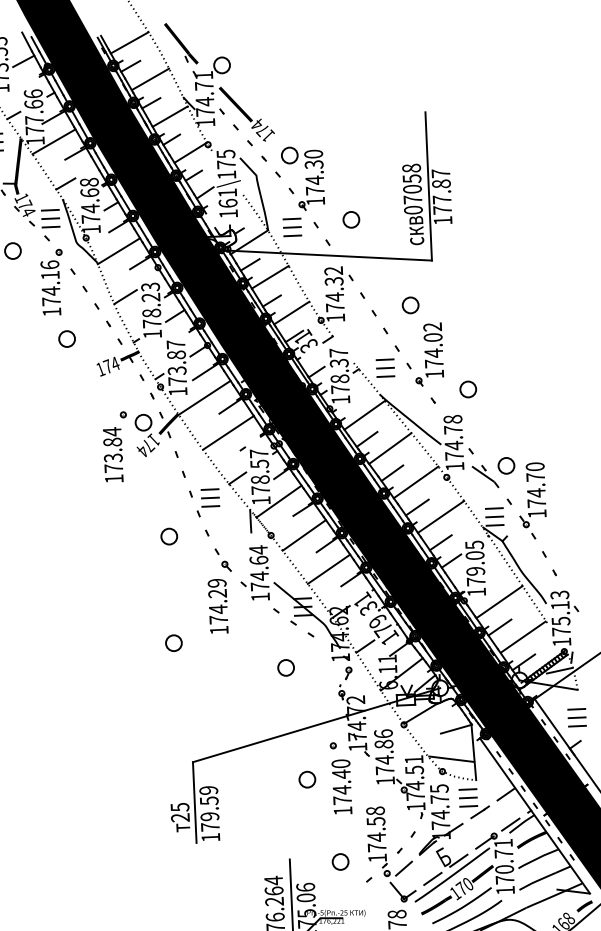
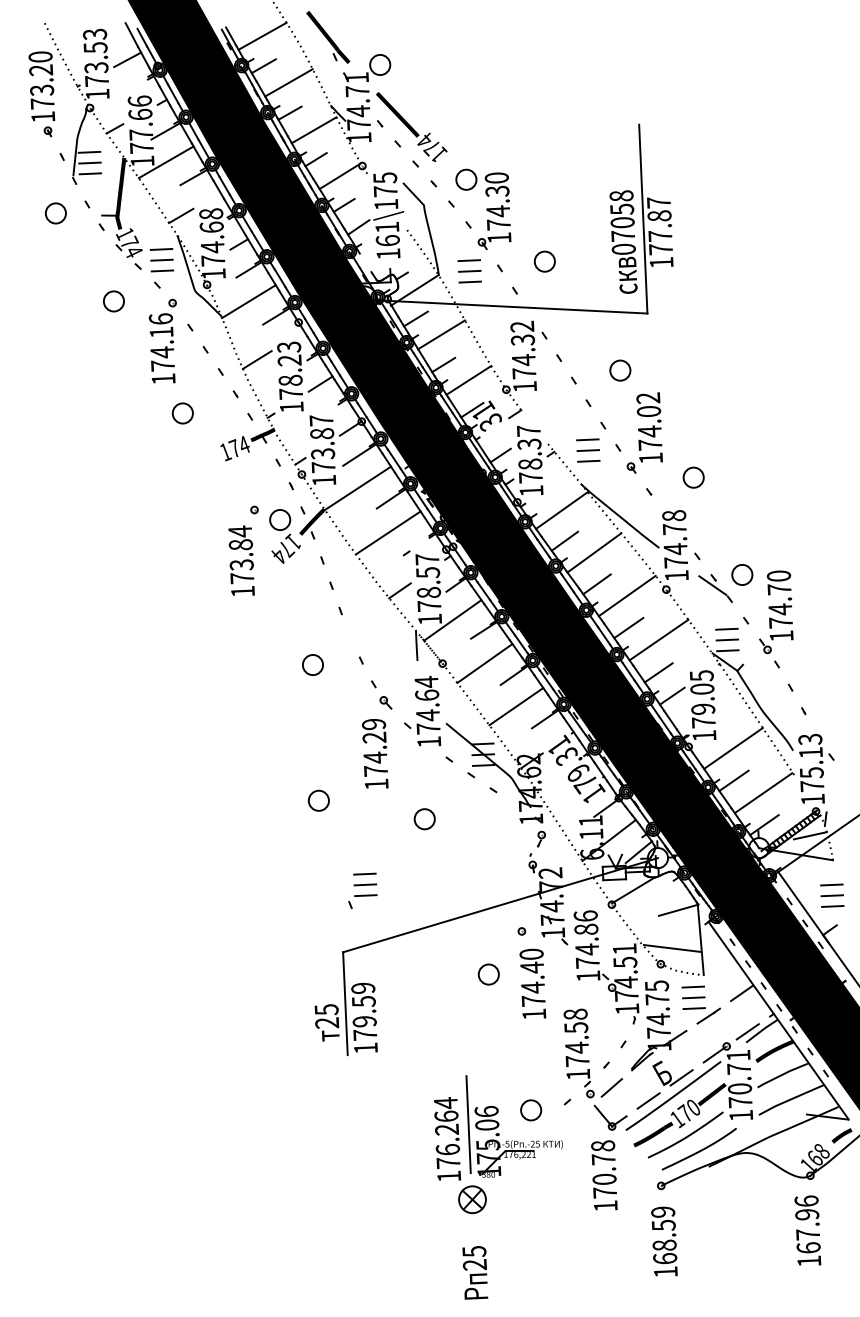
part: (208, 502) -> (362, 890), moved
line: (365, 646) -> (562, 804), removed
part: (285, 668) -> (424, 819), moved
part: (340, 862) -> (531, 1110), moved

